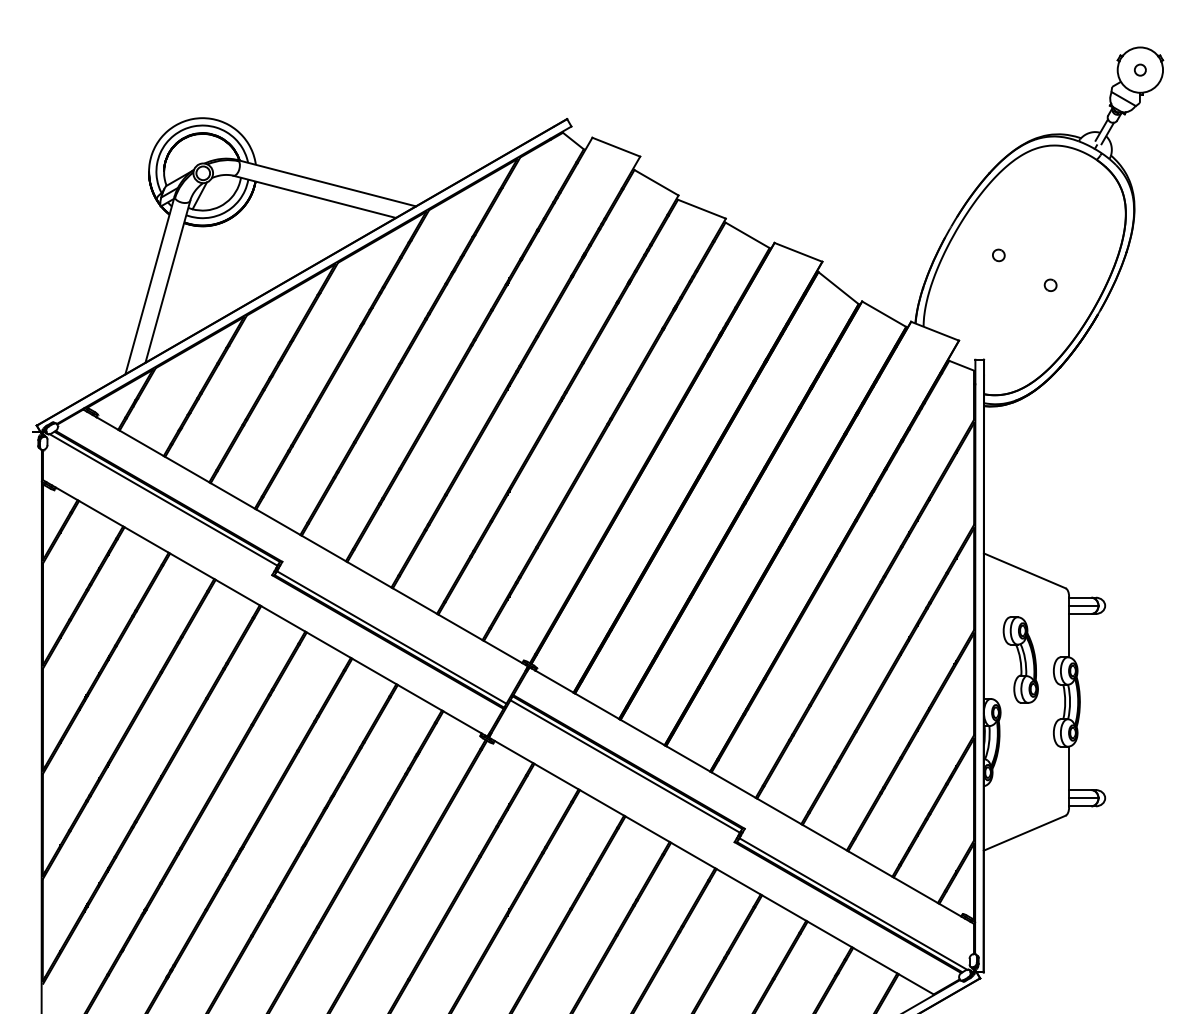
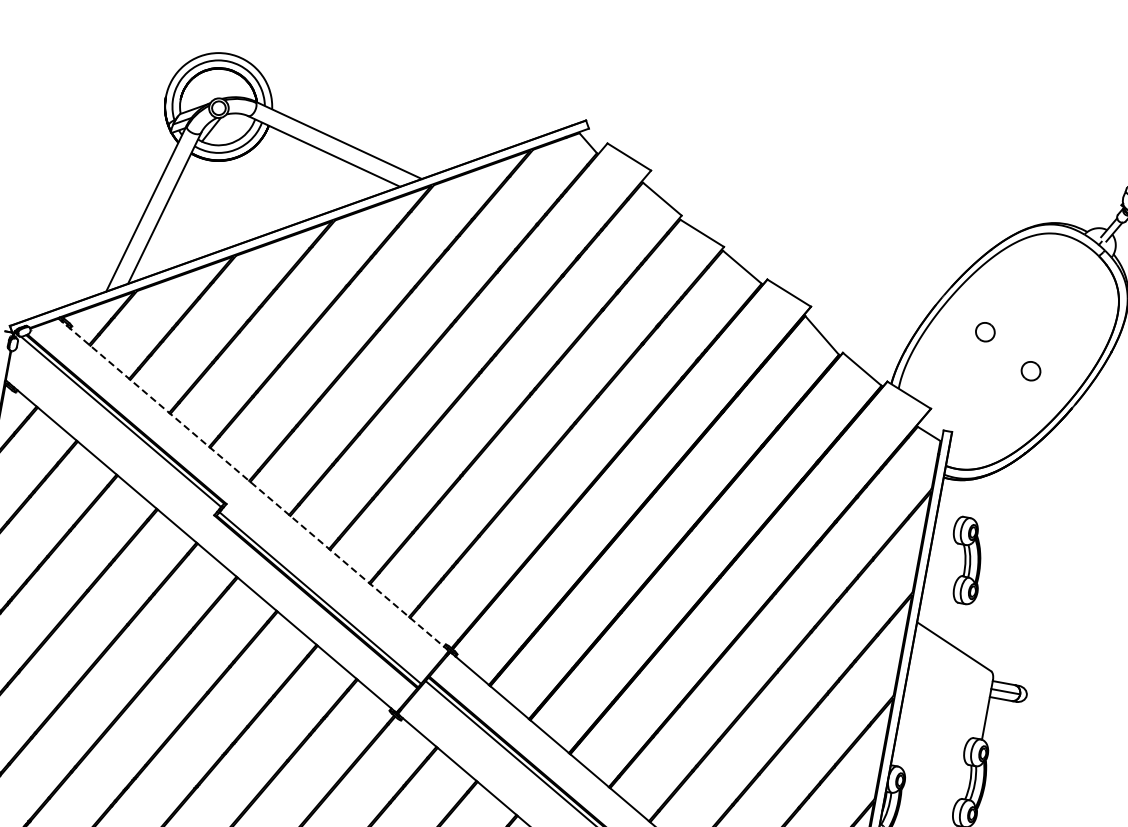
part: (998, 255) -> (985, 332), size x1.6
part: (1050, 284) -> (1030, 370), size x1.6
line: (305, 538) -> (253, 485), solid -> dashed
part: (1020, 659) -> (965, 560), moved

